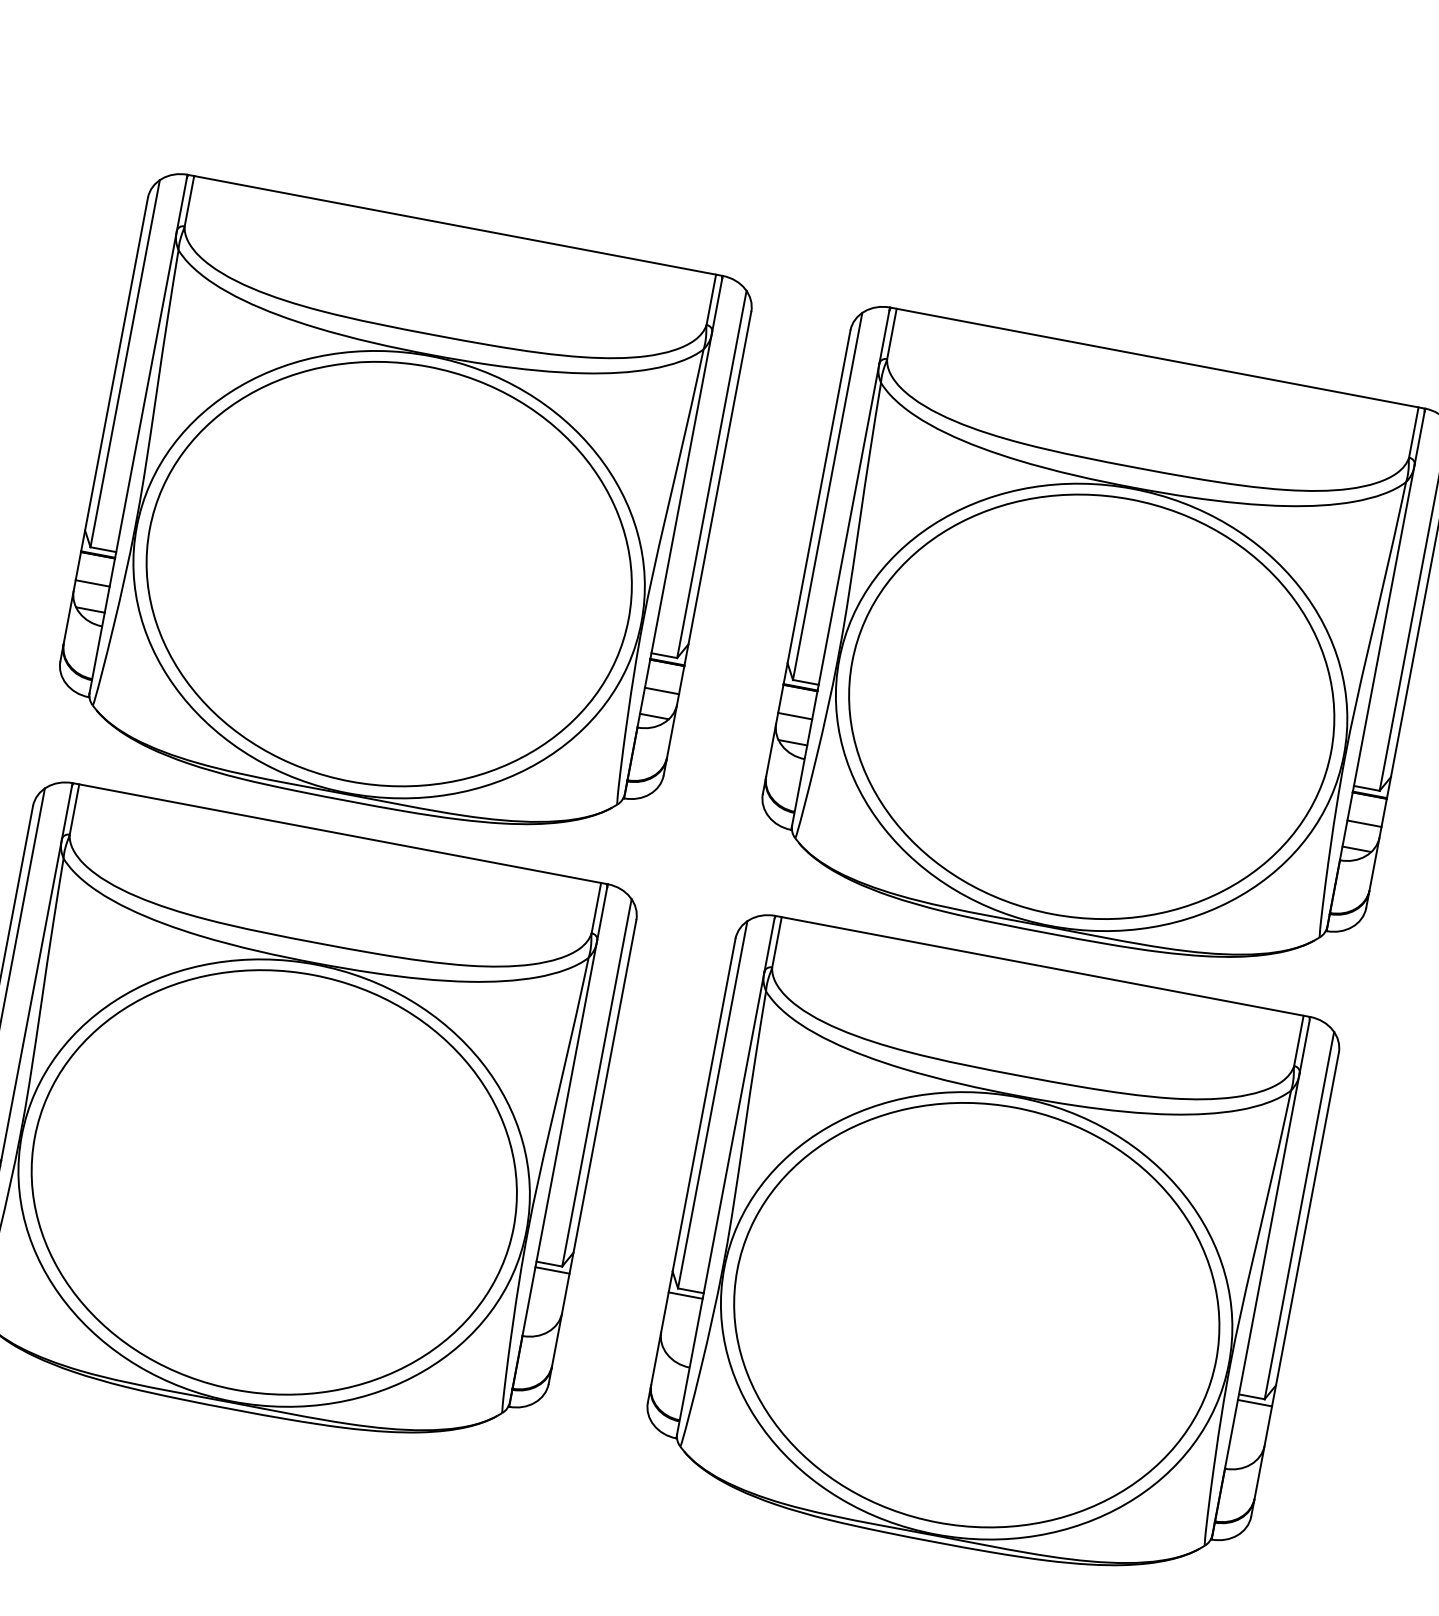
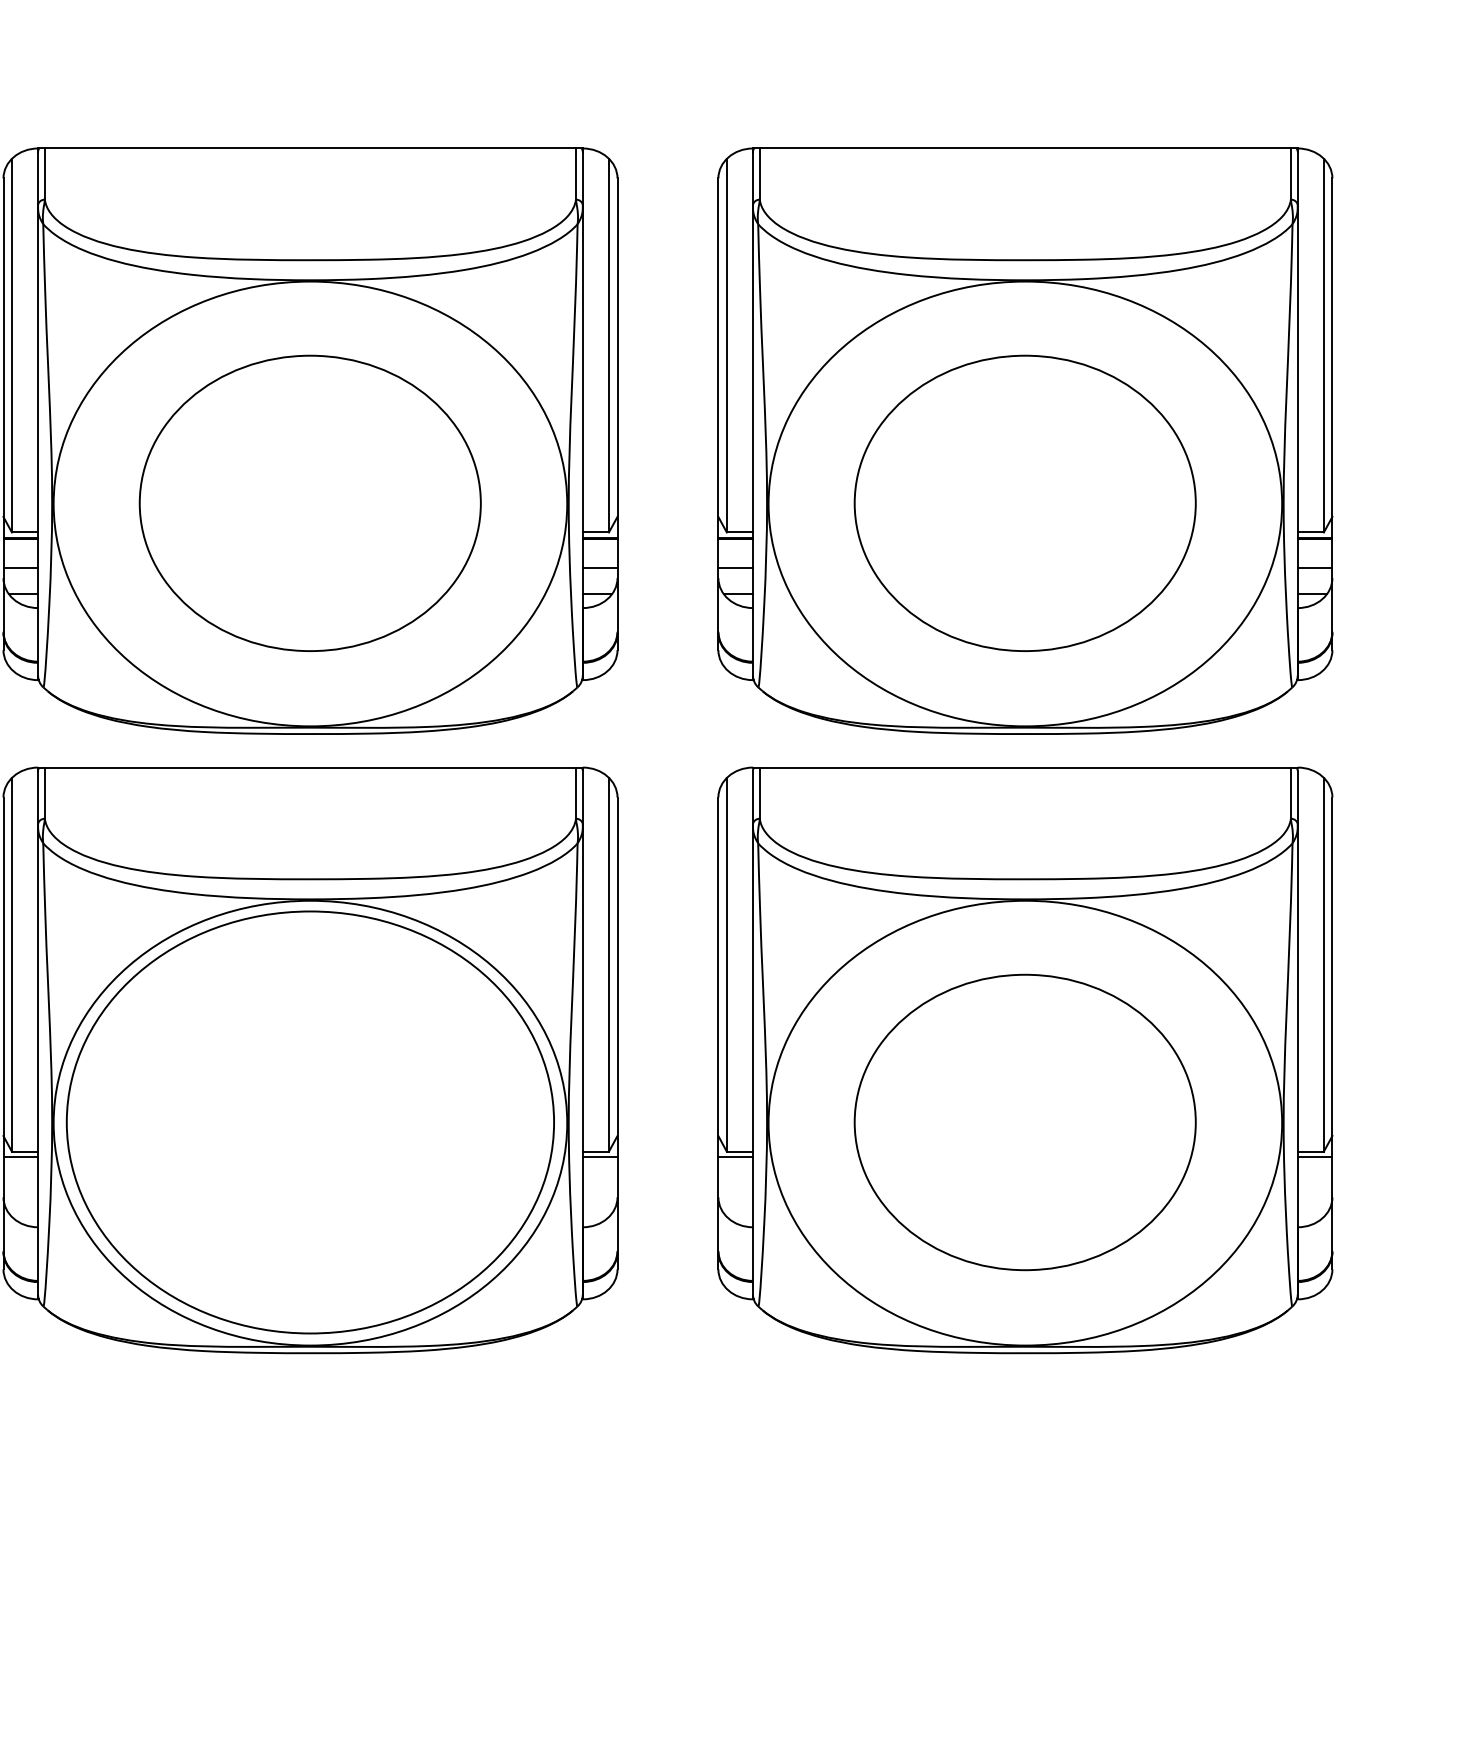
part: (388, 574) -> (309, 503), size x0.7
part: (1090, 706) -> (1024, 503), size x0.7
part: (975, 1315) -> (1024, 1122), size x0.7

